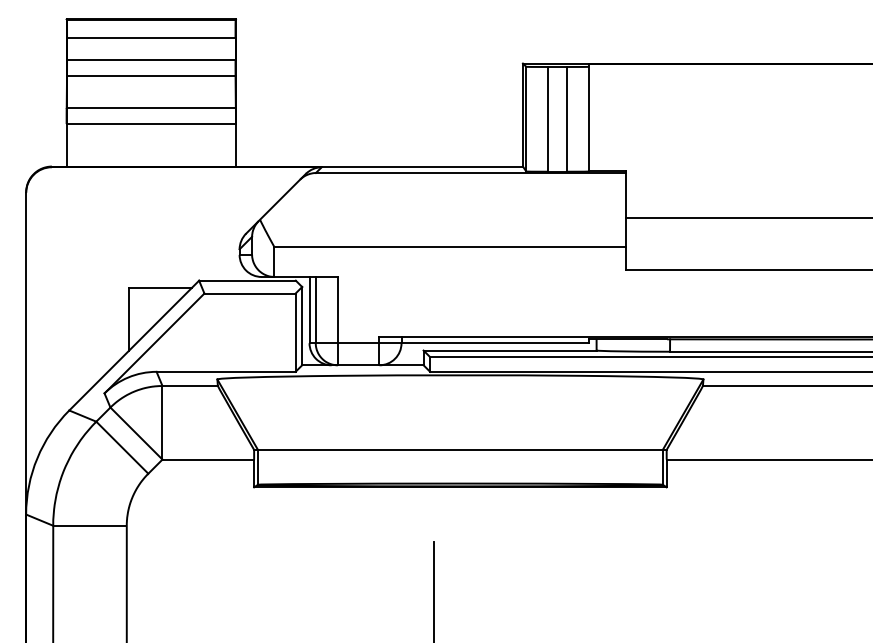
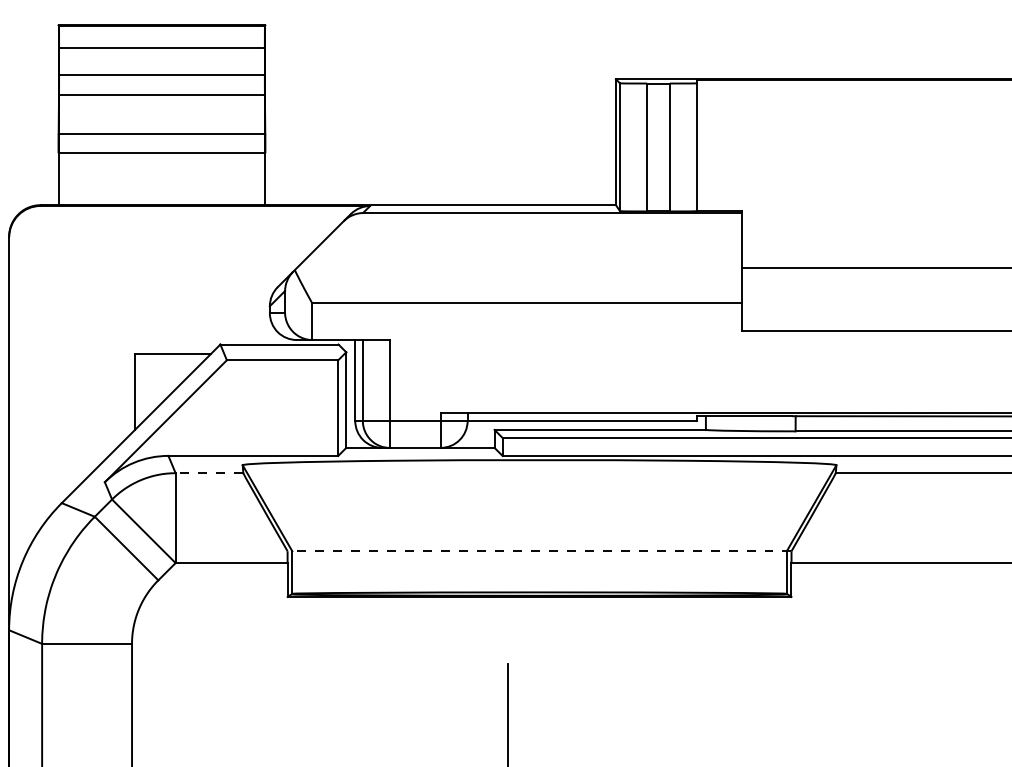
line: (189, 385) -> (208, 472), solid -> dashed
line: (459, 449) -> (538, 550), solid -> dashed

